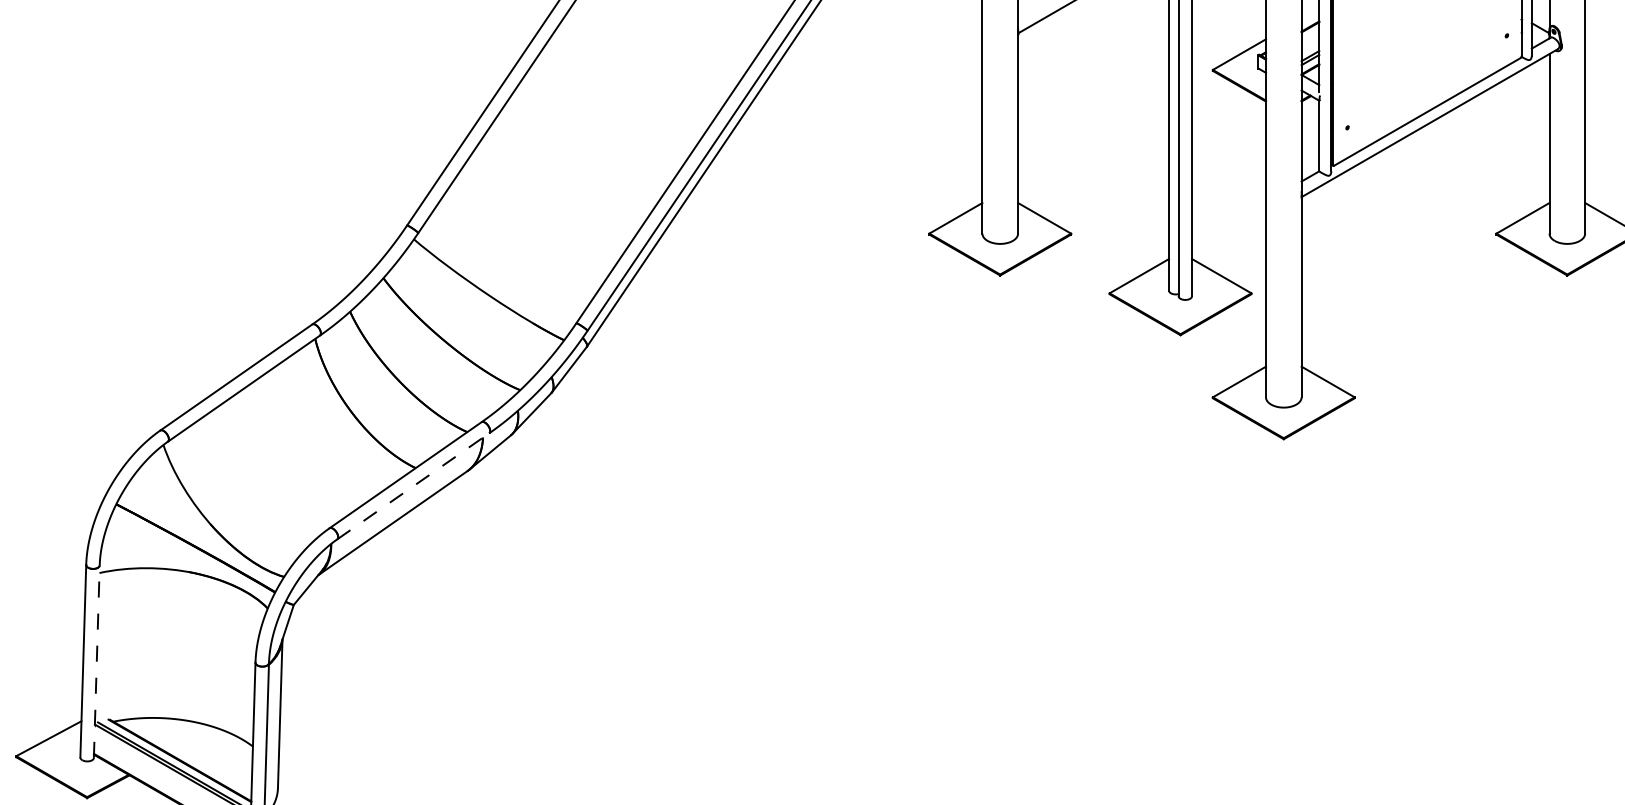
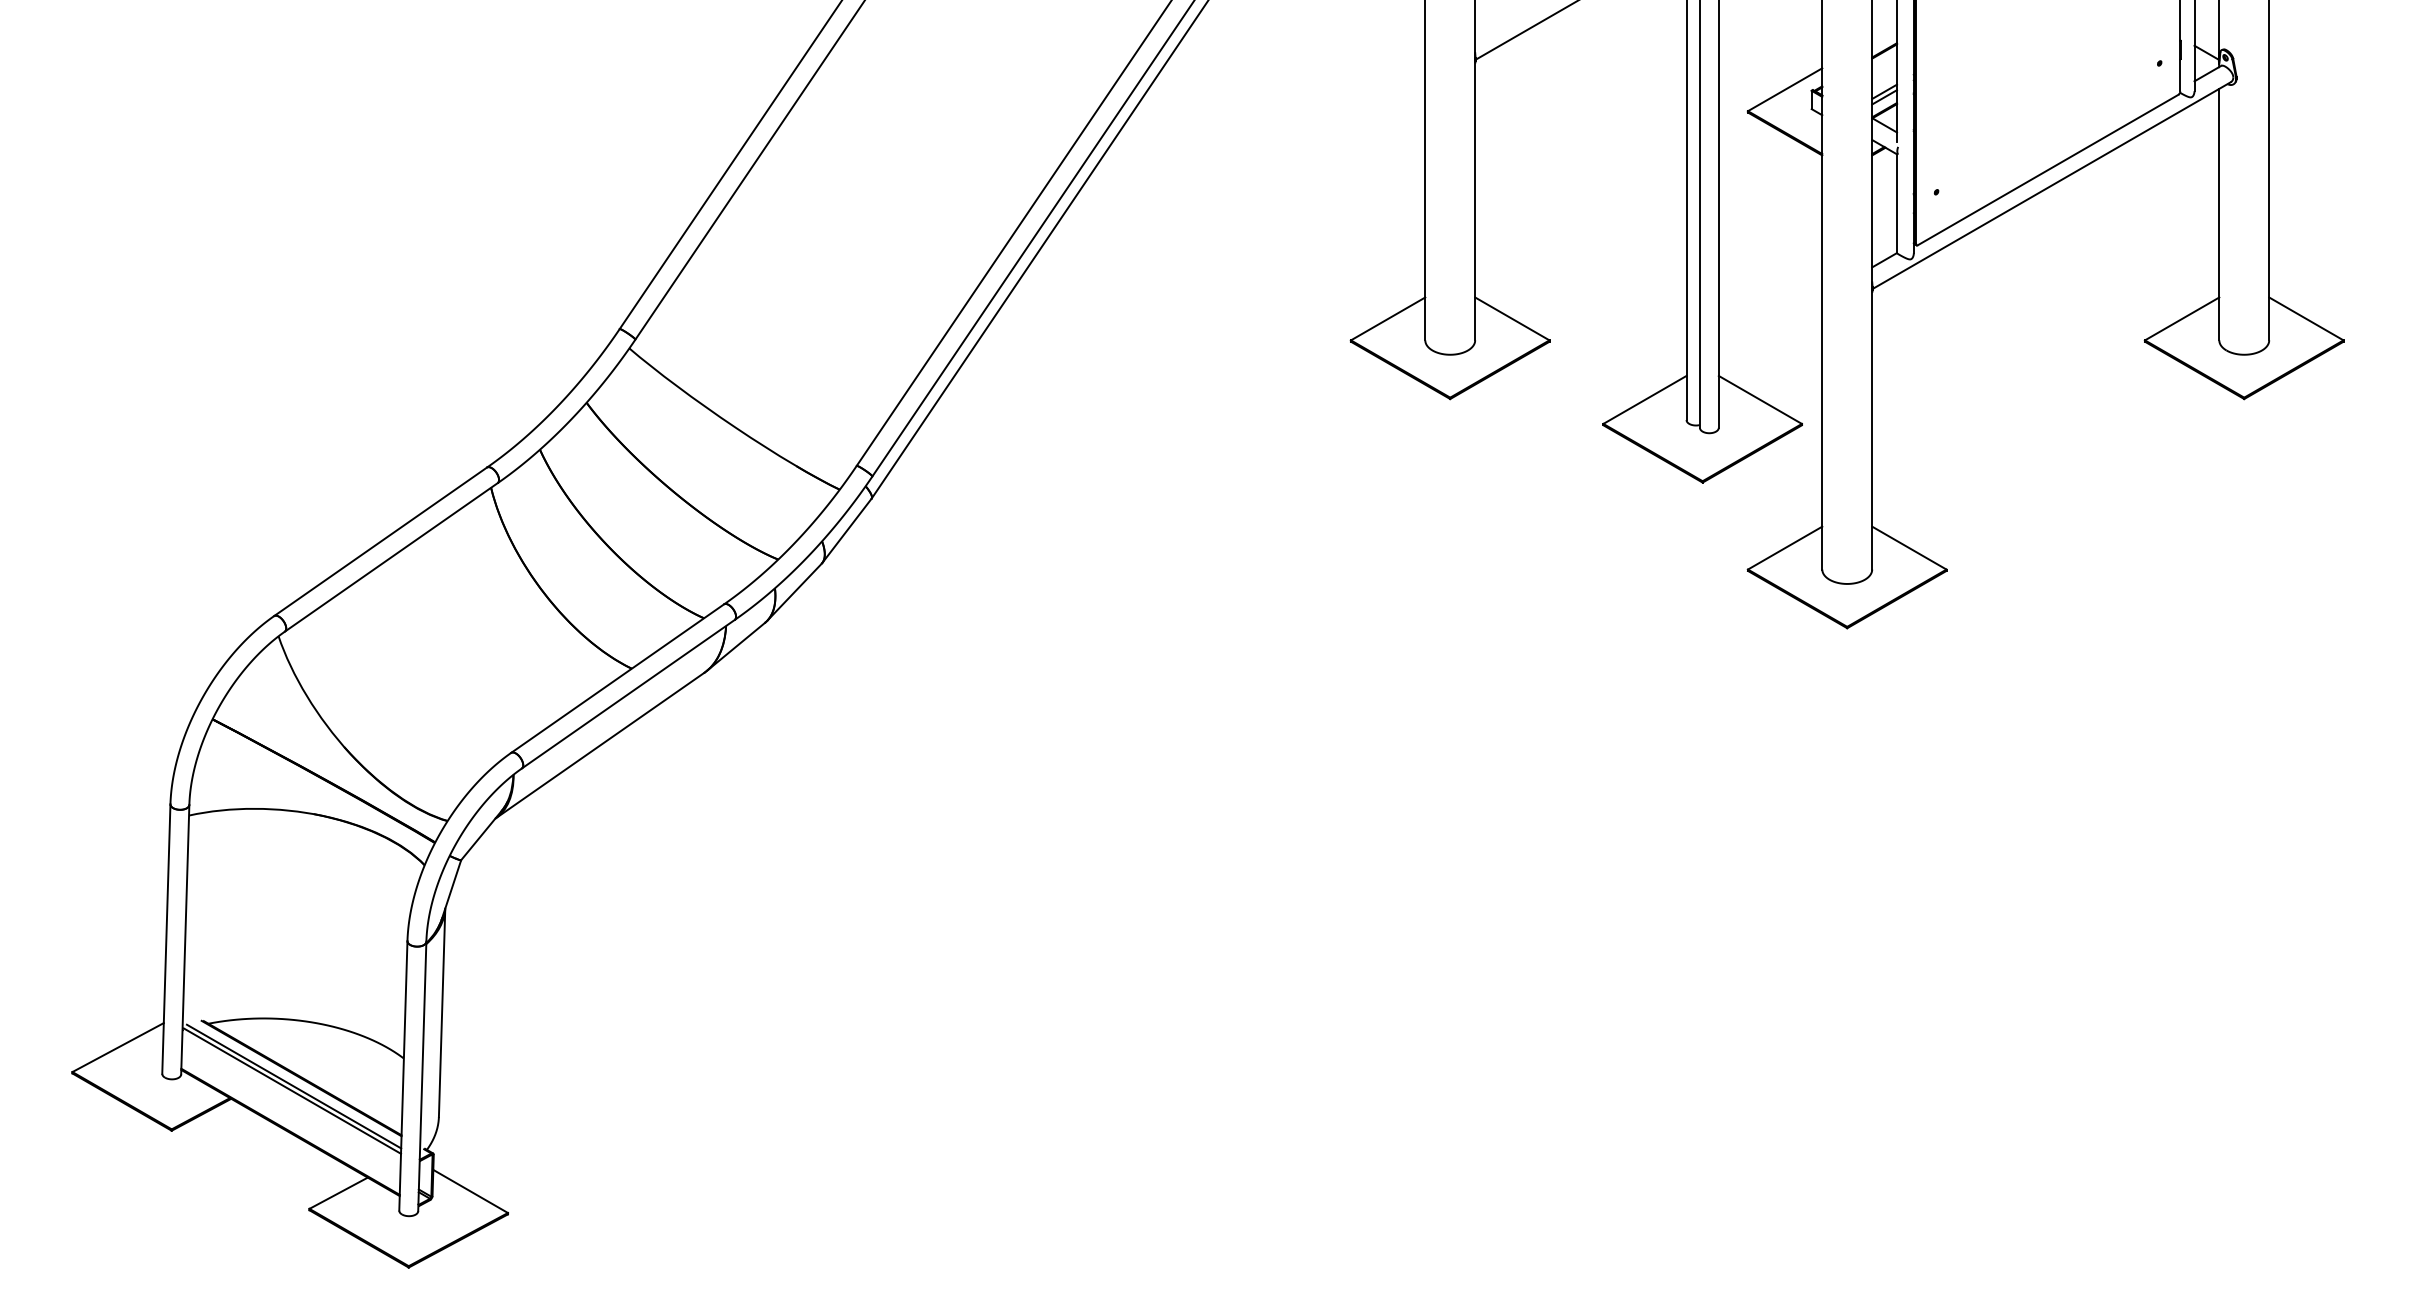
line: (413, 486) -> (628, 694), dashed -> solid
line: (96, 661) -> (185, 939), dashed -> solid

